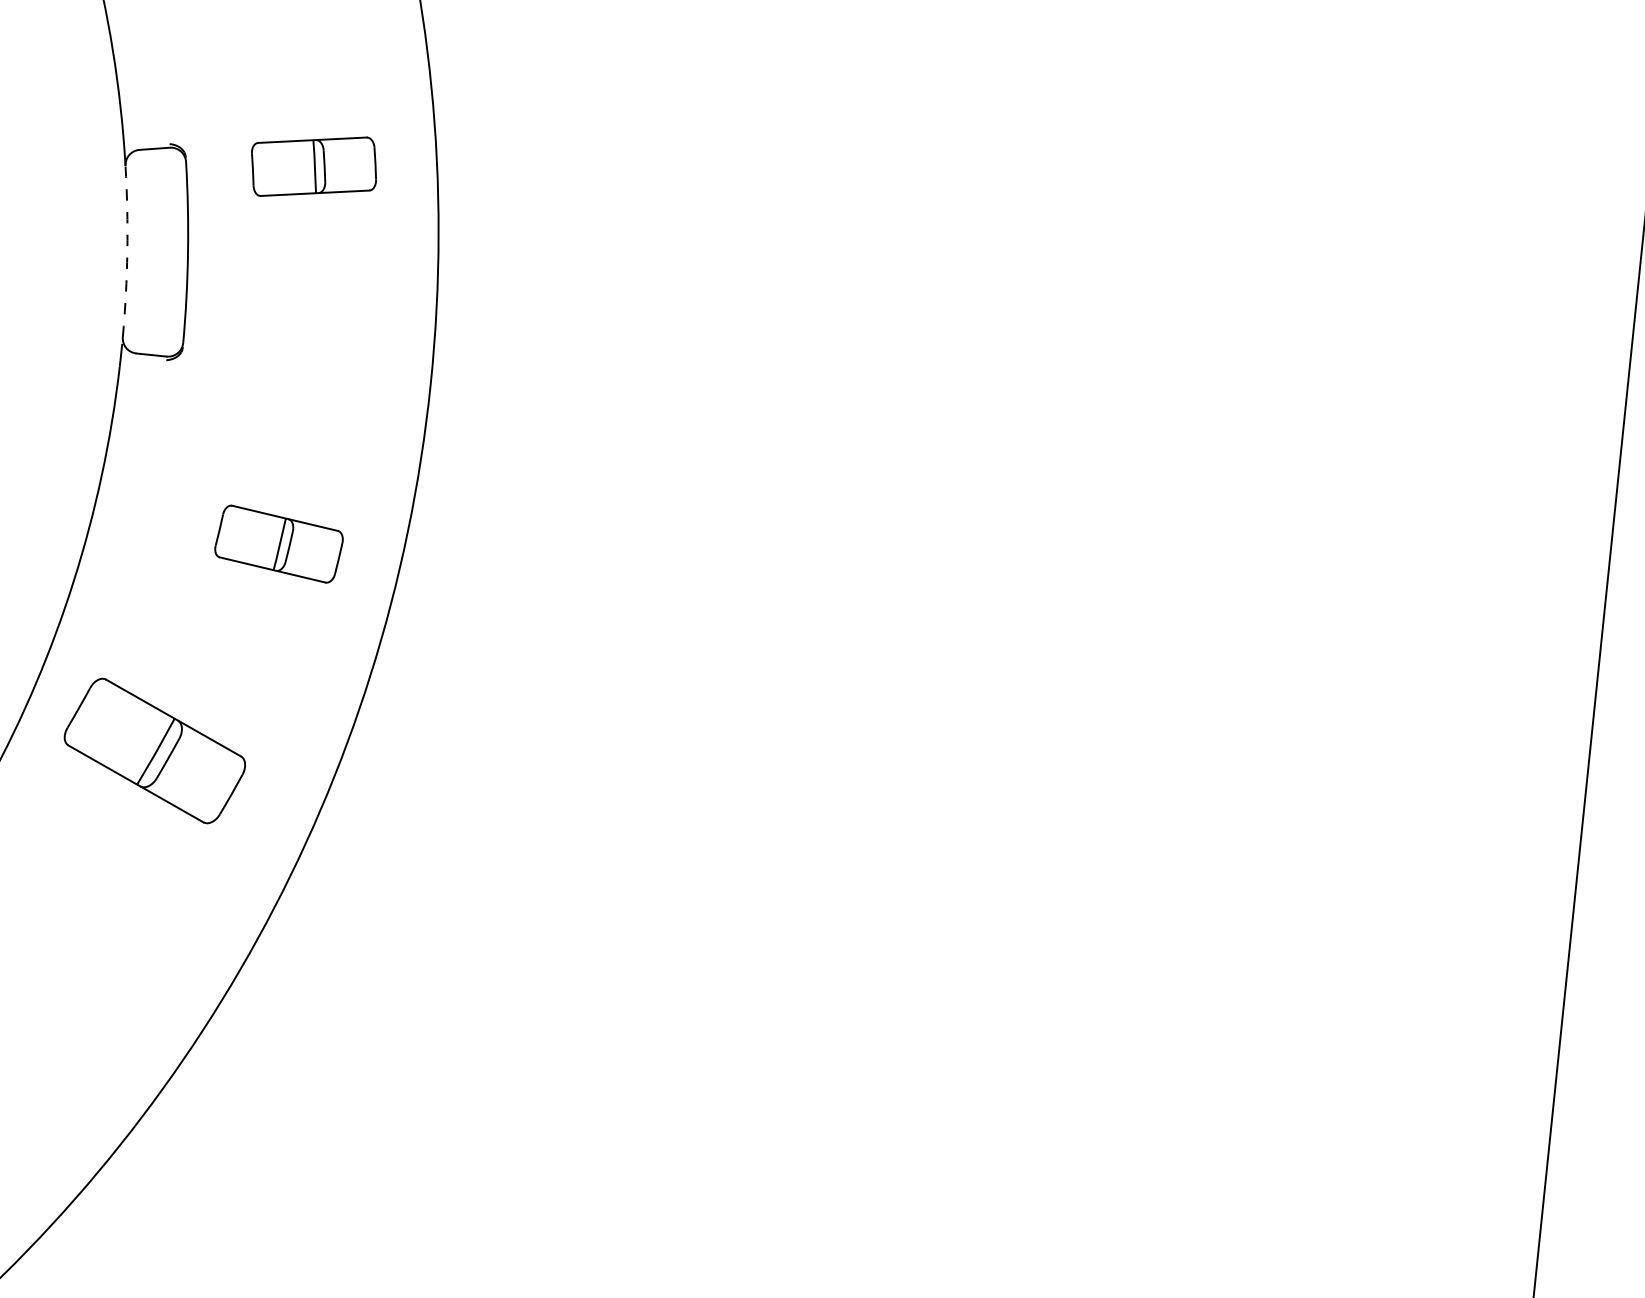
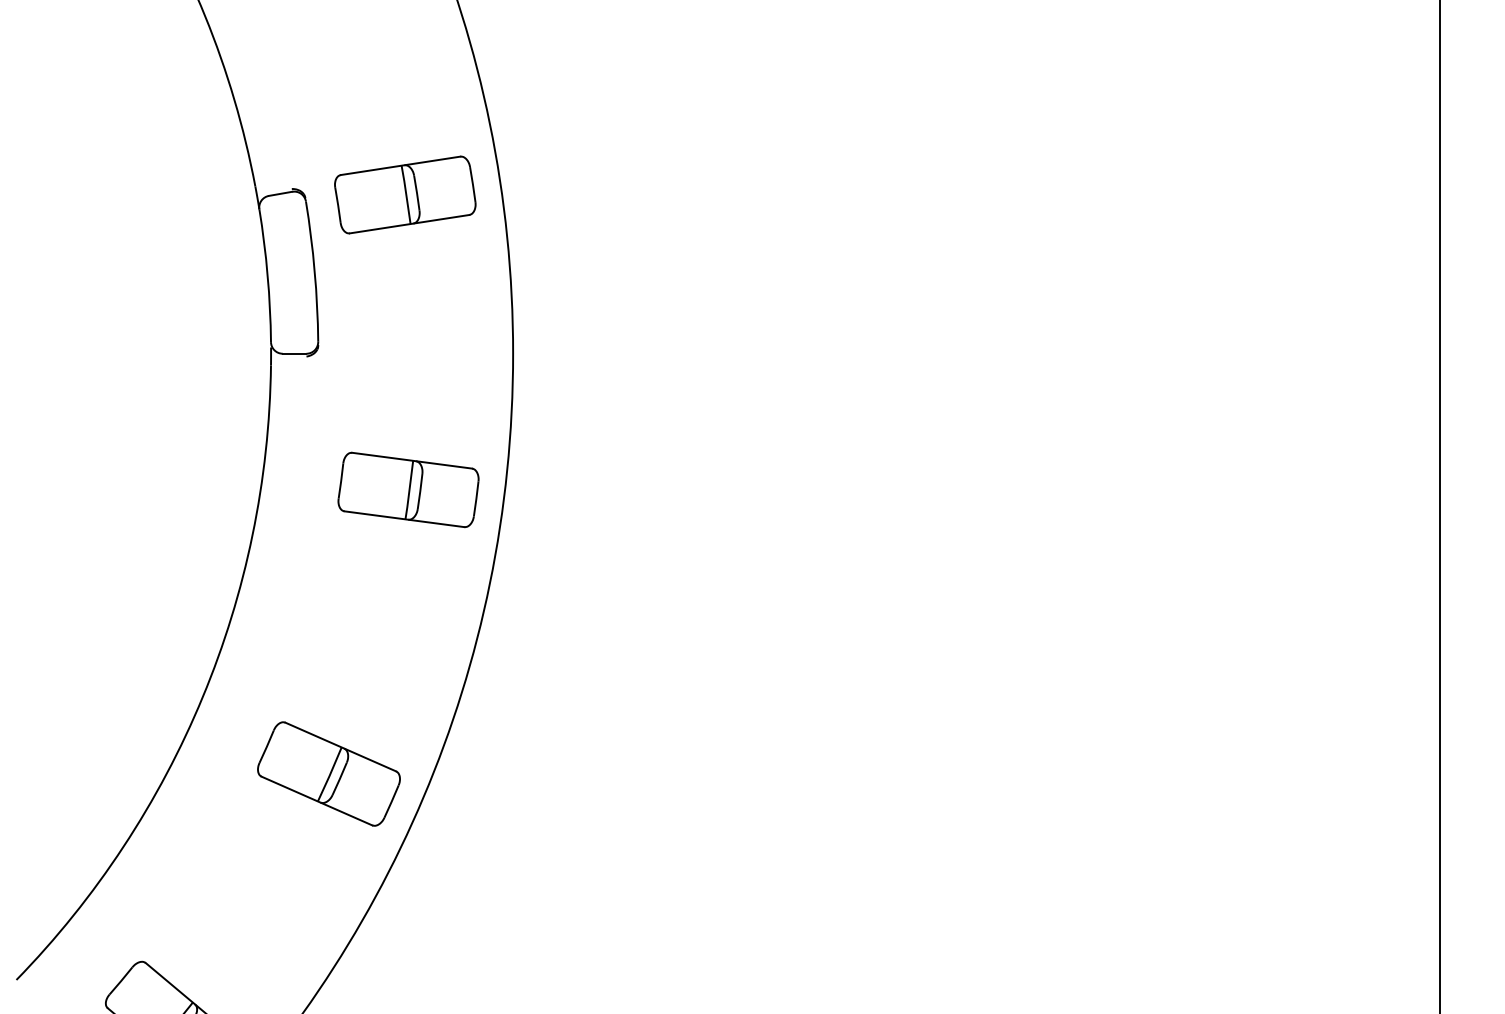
part: (314, 166) -> (405, 194), size x1.43
arc: (127, 251) -> (267, 275), dashed -> solid
part: (279, 543) -> (408, 489), size x1.43
part: (154, 750) -> (328, 773), moved

